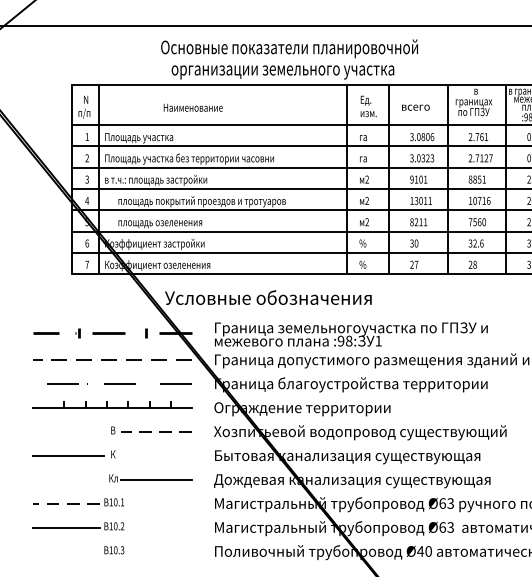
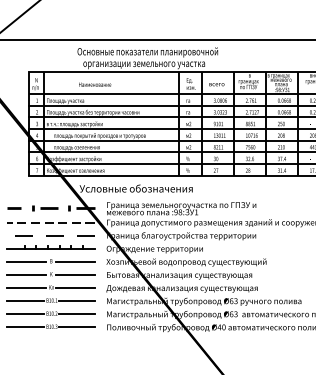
line: (67, 430) -> (26, 261), added
line: (155, 430) -> (74, 261), dashed -> solid
line: (155, 454) -> (74, 274), added
line: (67, 480) -> (26, 288), added
line: (65, 504) -> (25, 301), dashed -> solid
line: (159, 504) -> (76, 301), added
line: (159, 527) -> (76, 314), added
line: (65, 551) -> (25, 327), added
line: (159, 551) -> (76, 327), added

